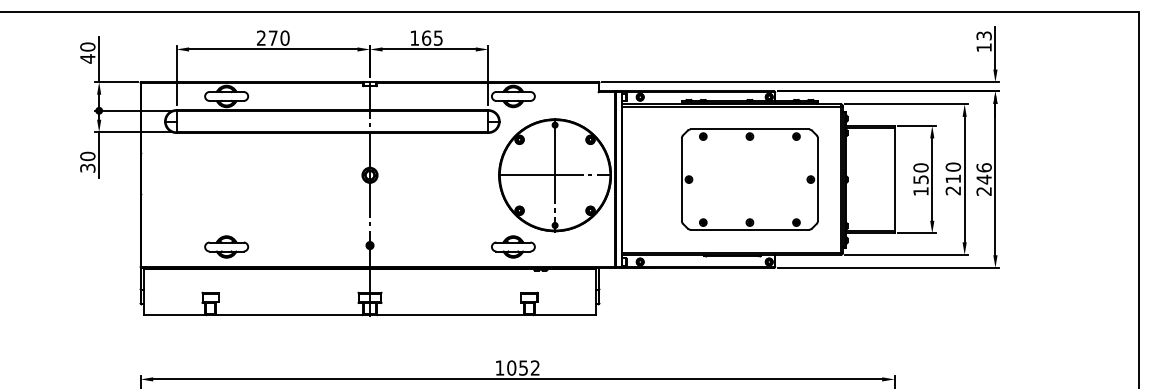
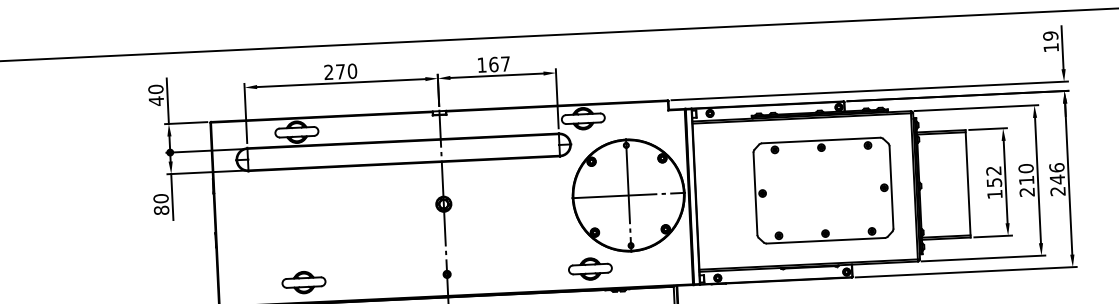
text: (983, 35) -> (1050, 35), 13 -> 19
text: (438, 37) -> (505, 63), 165 -> 167
text: (87, 167) -> (161, 209), 30 -> 80
text: (920, 167) -> (993, 170), 150 -> 152

